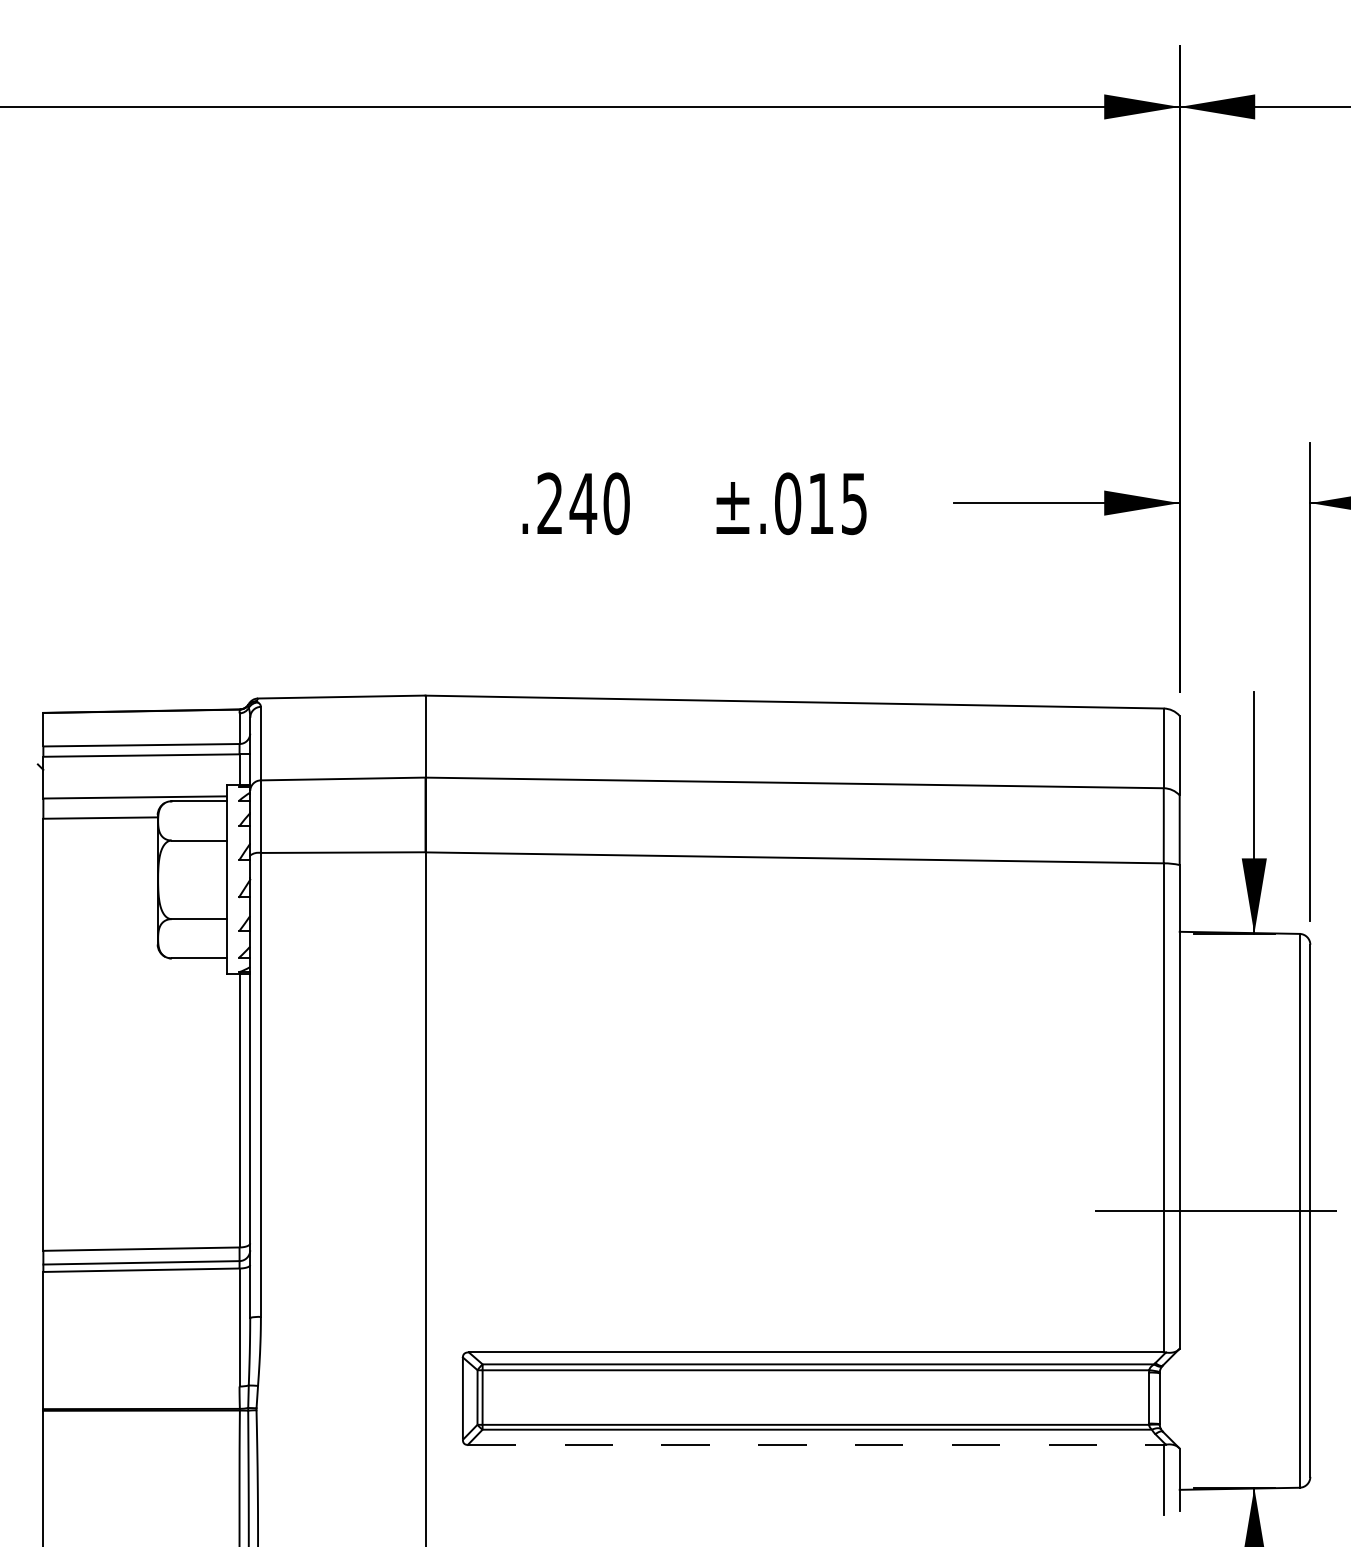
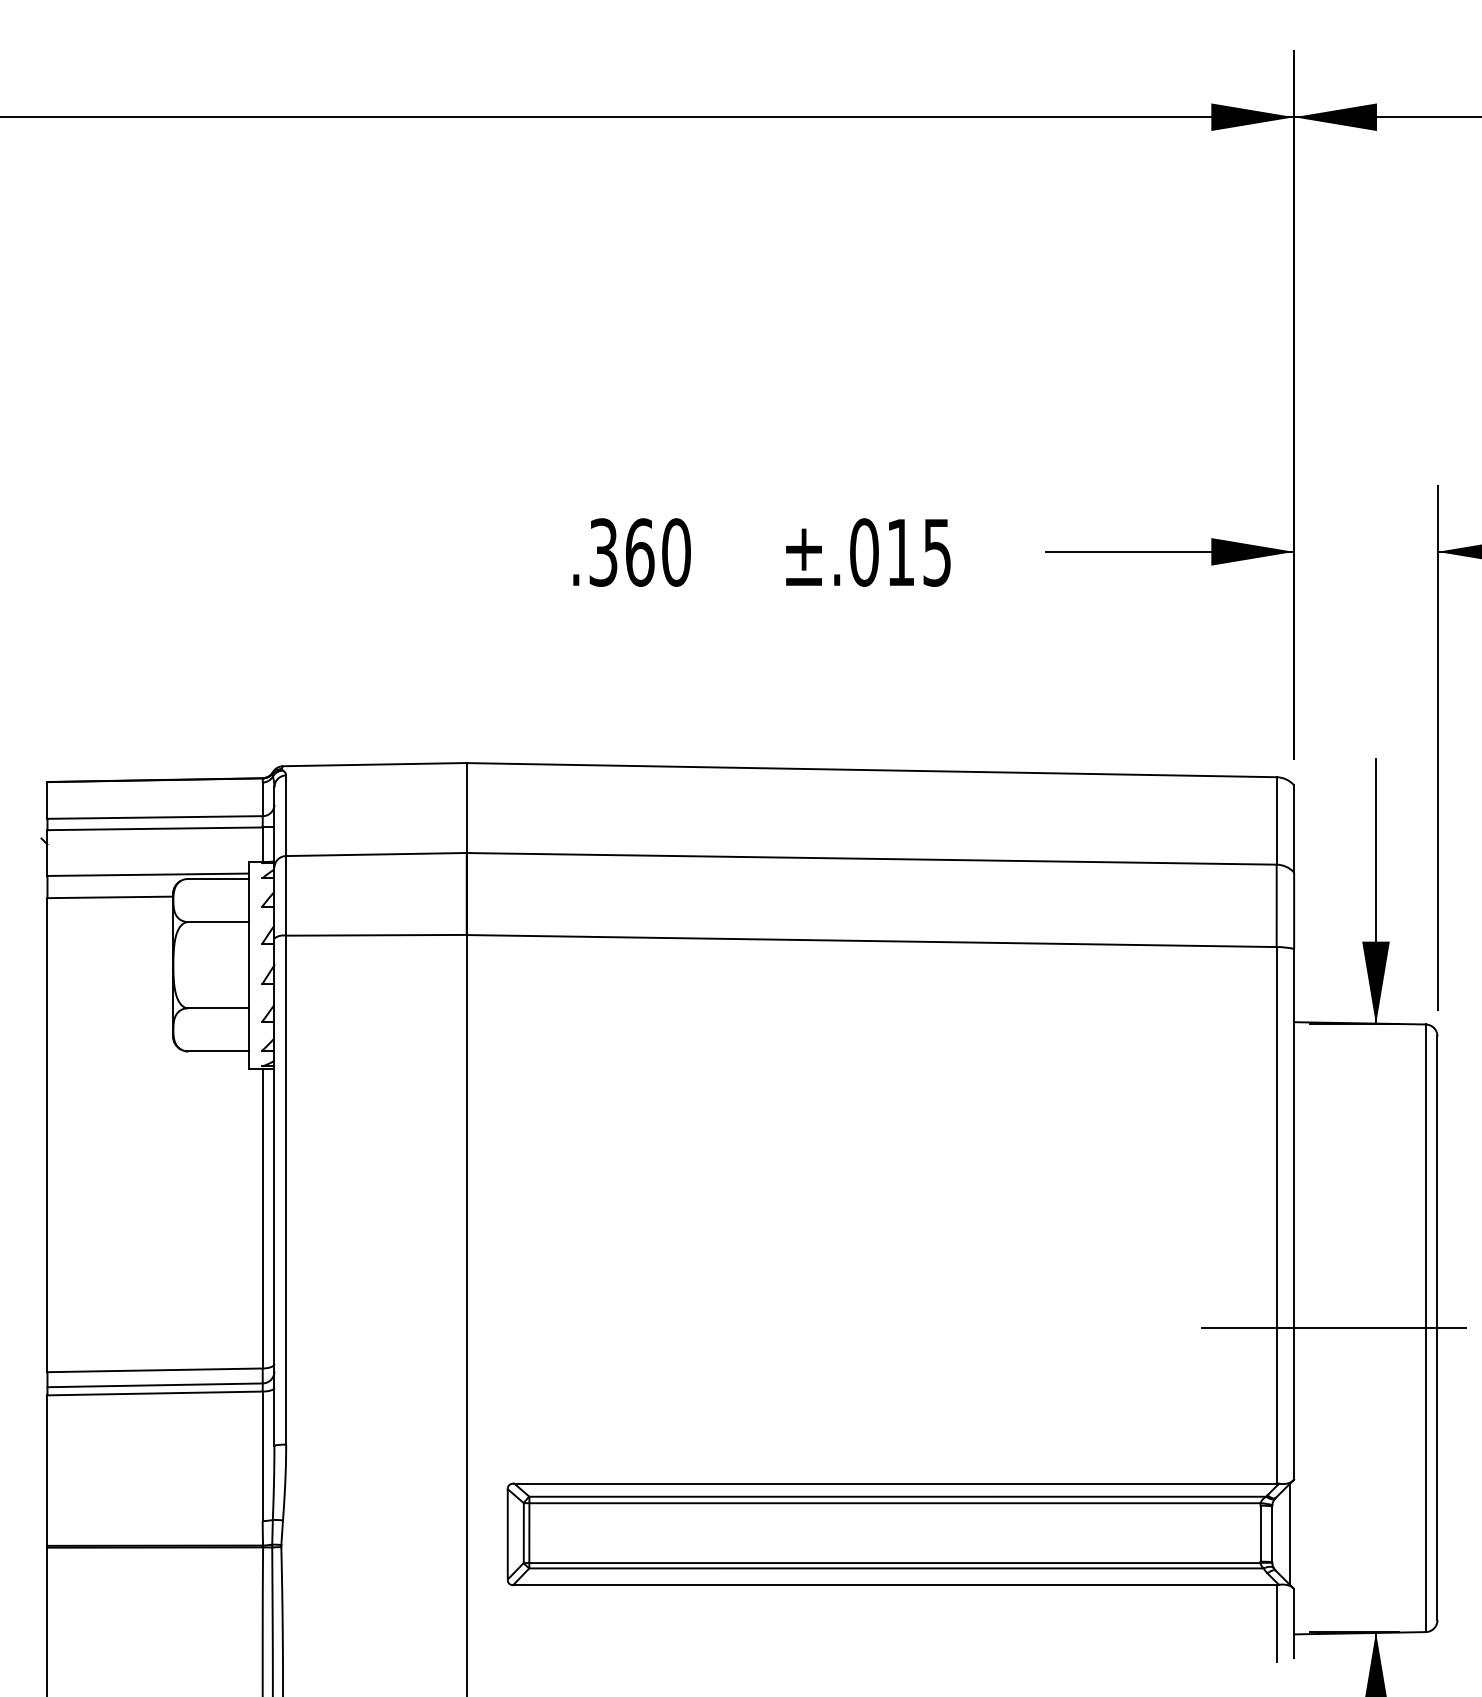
text: (567, 503) -> (622, 552), .240 -> .360
line: (1175, 1397) -> (1289, 1533), added
line: (815, 1445) -> (894, 1585), dashed -> solid

